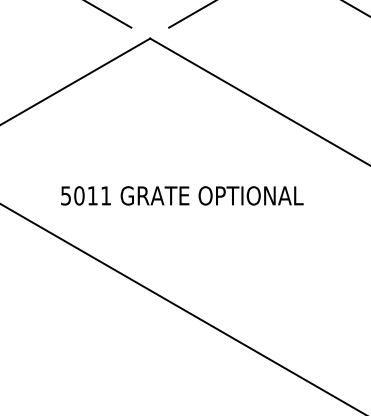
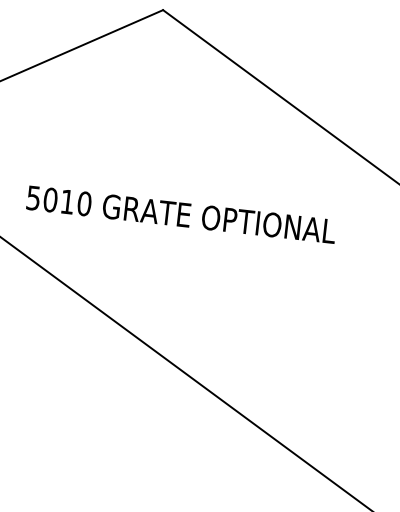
text: (105, 195) -> (83, 203), 5011 -> 5010

